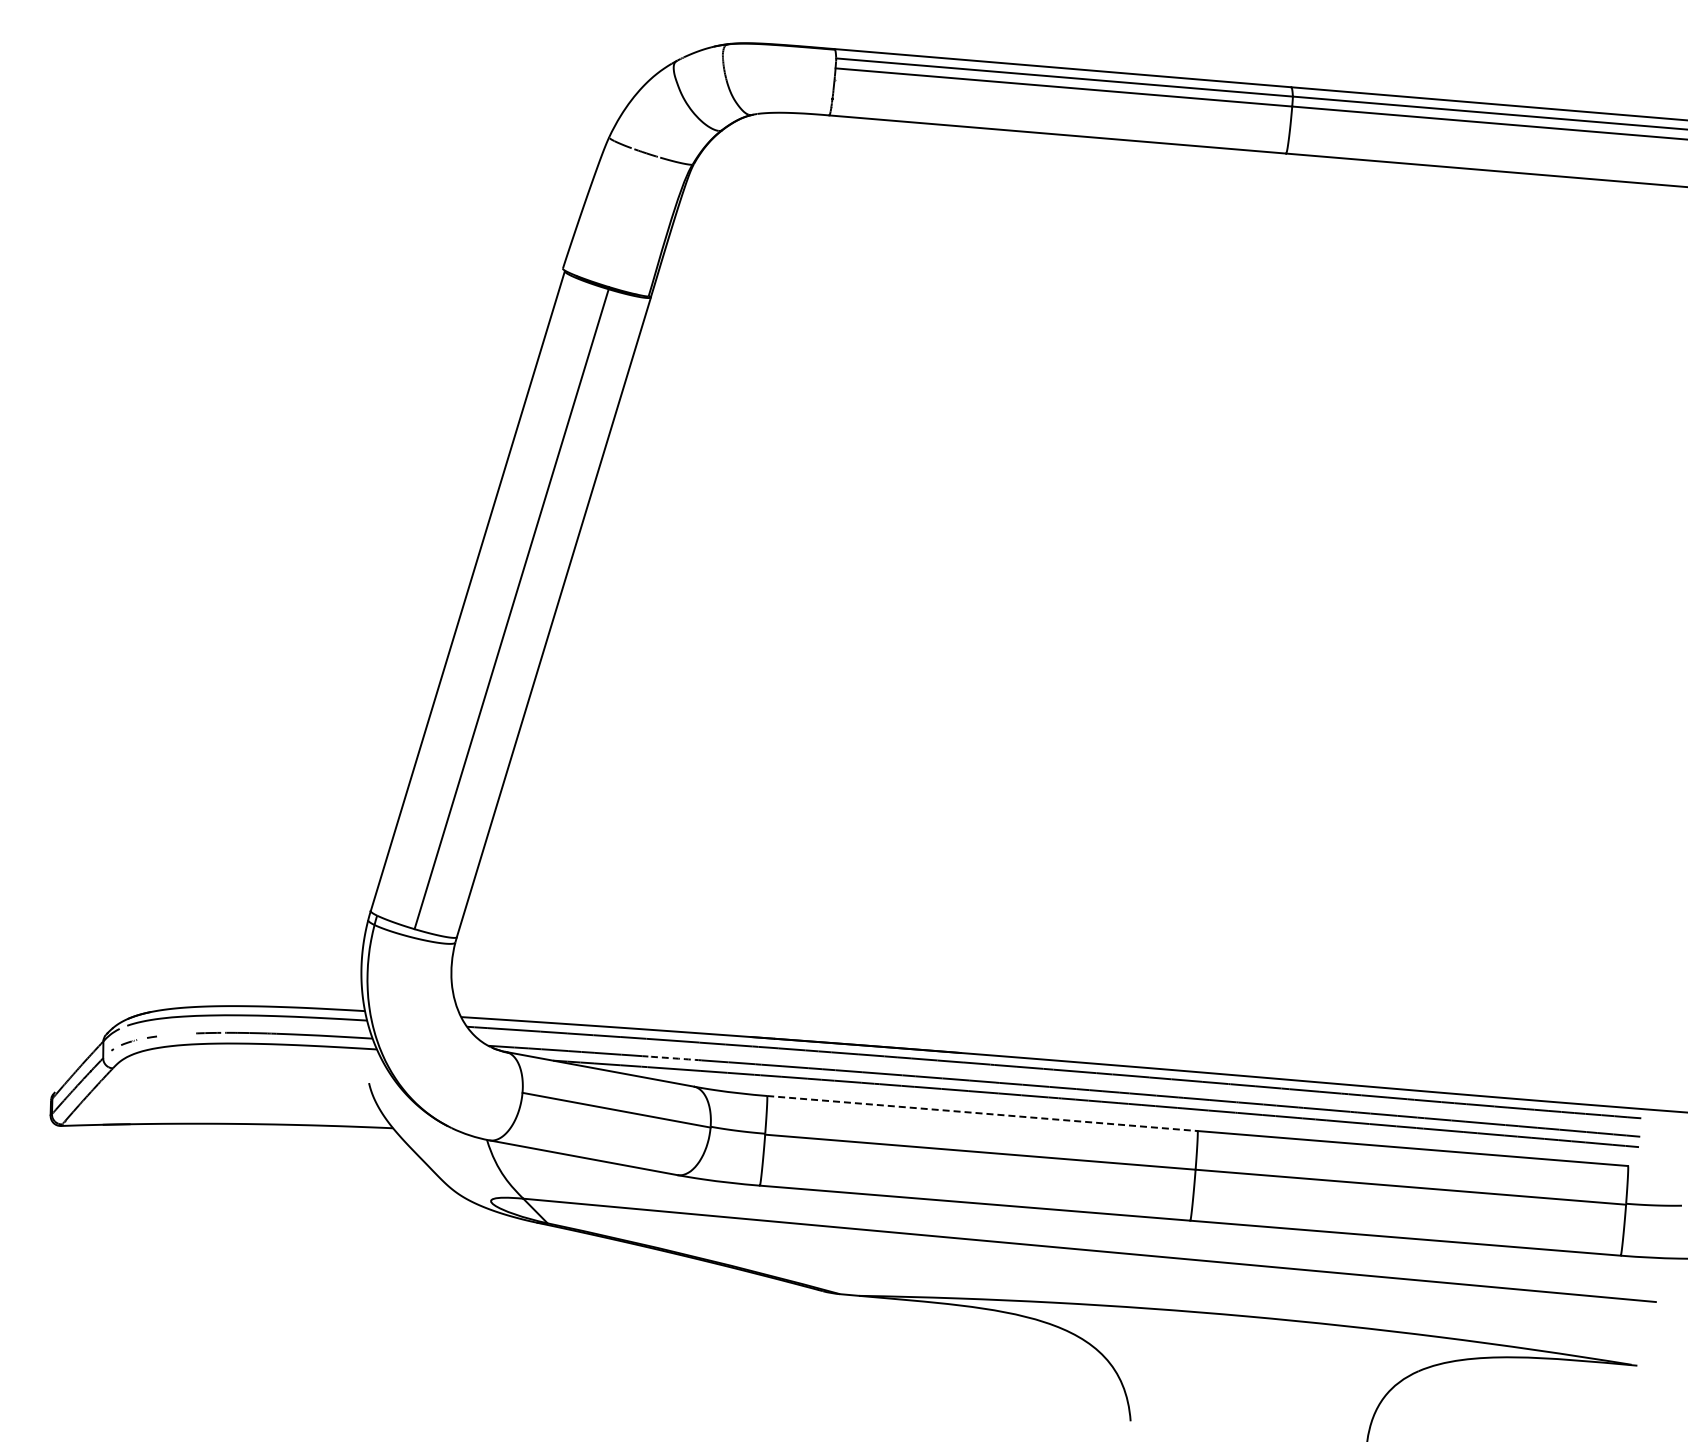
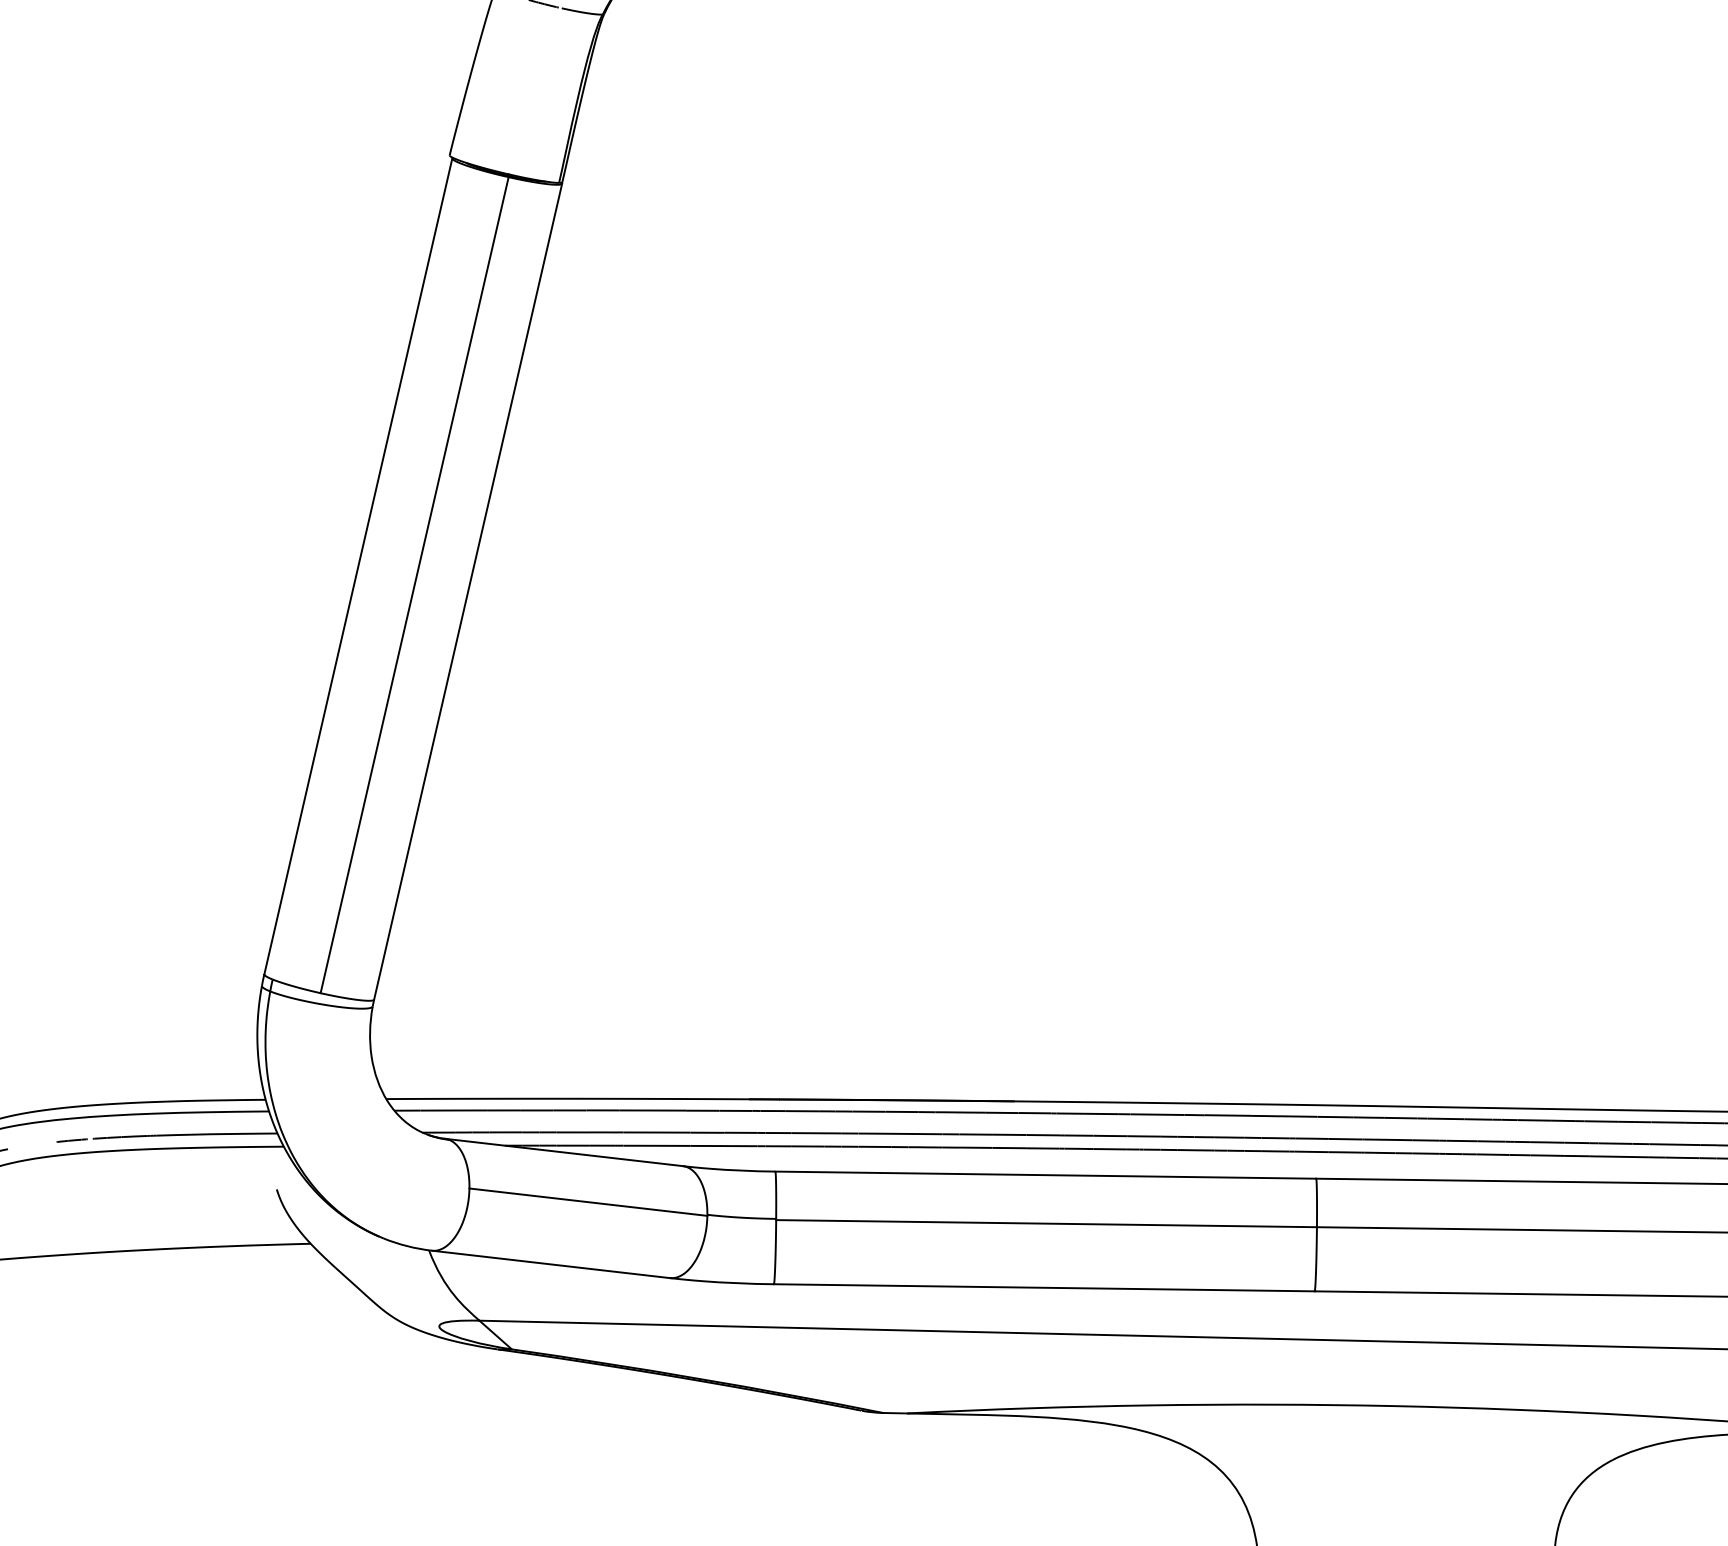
arc: (675, 1058) -> (657, 1132), dashed -> solid
line: (982, 1113) -> (1045, 1175), dashed -> solid

